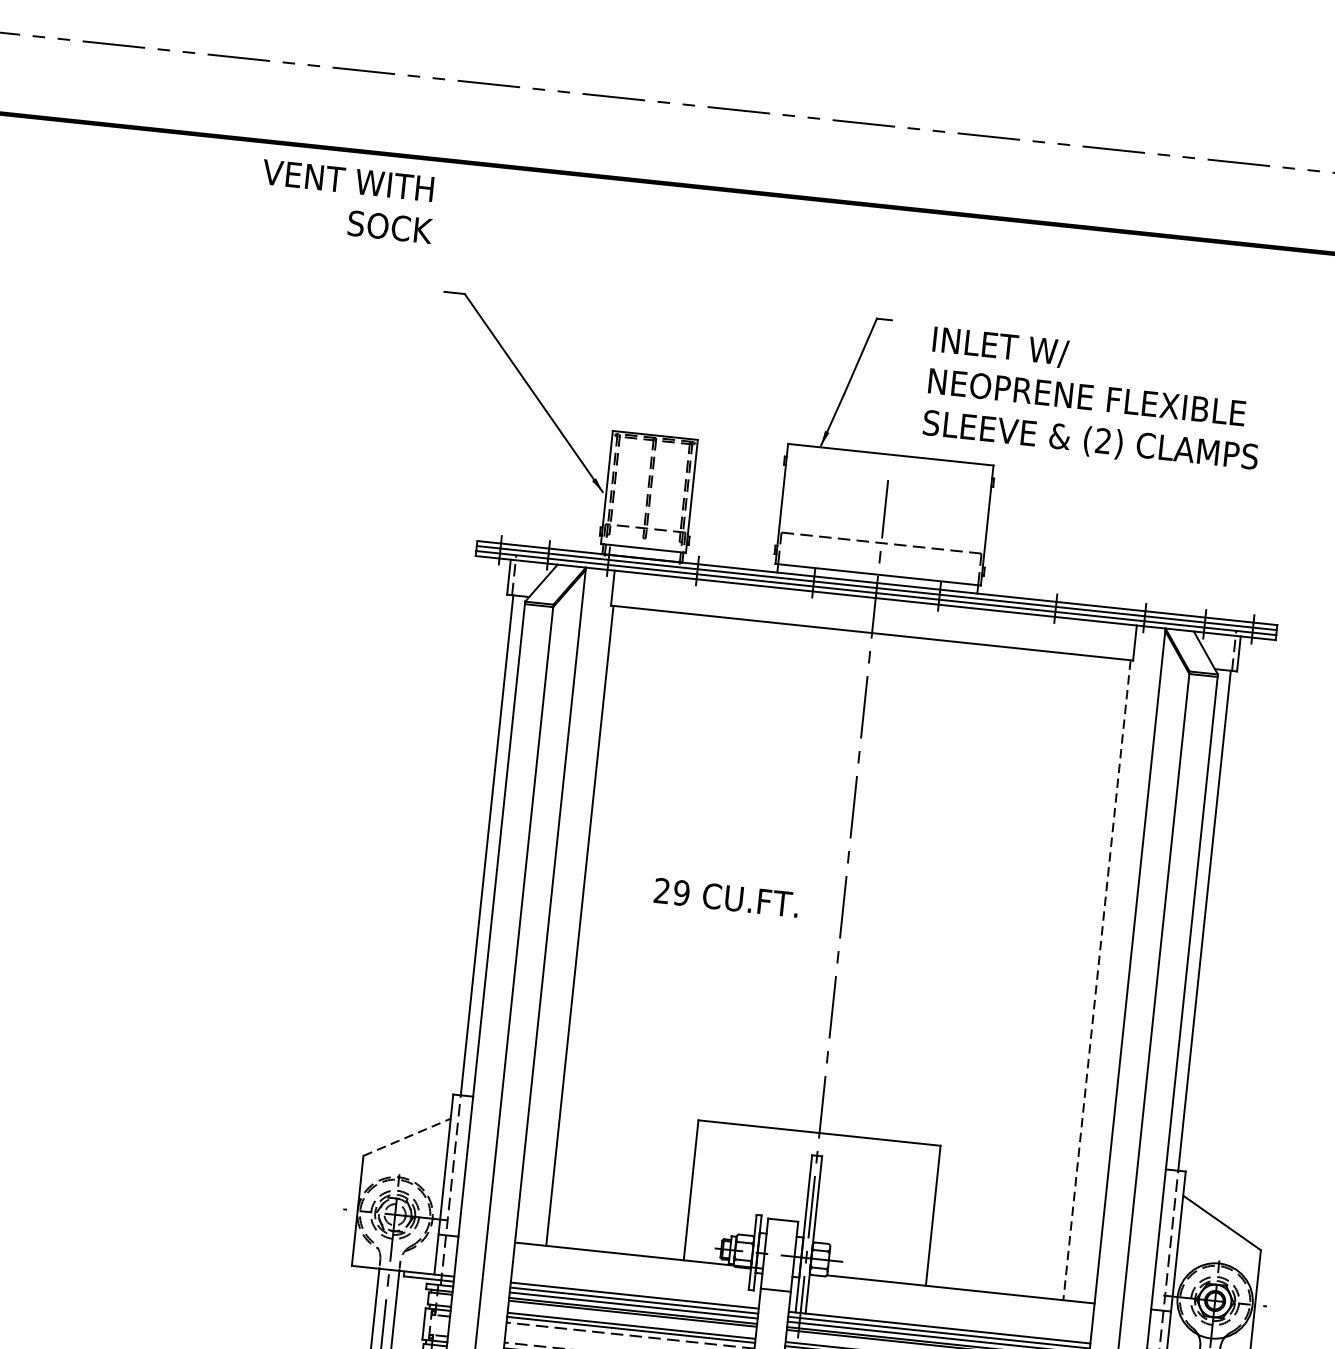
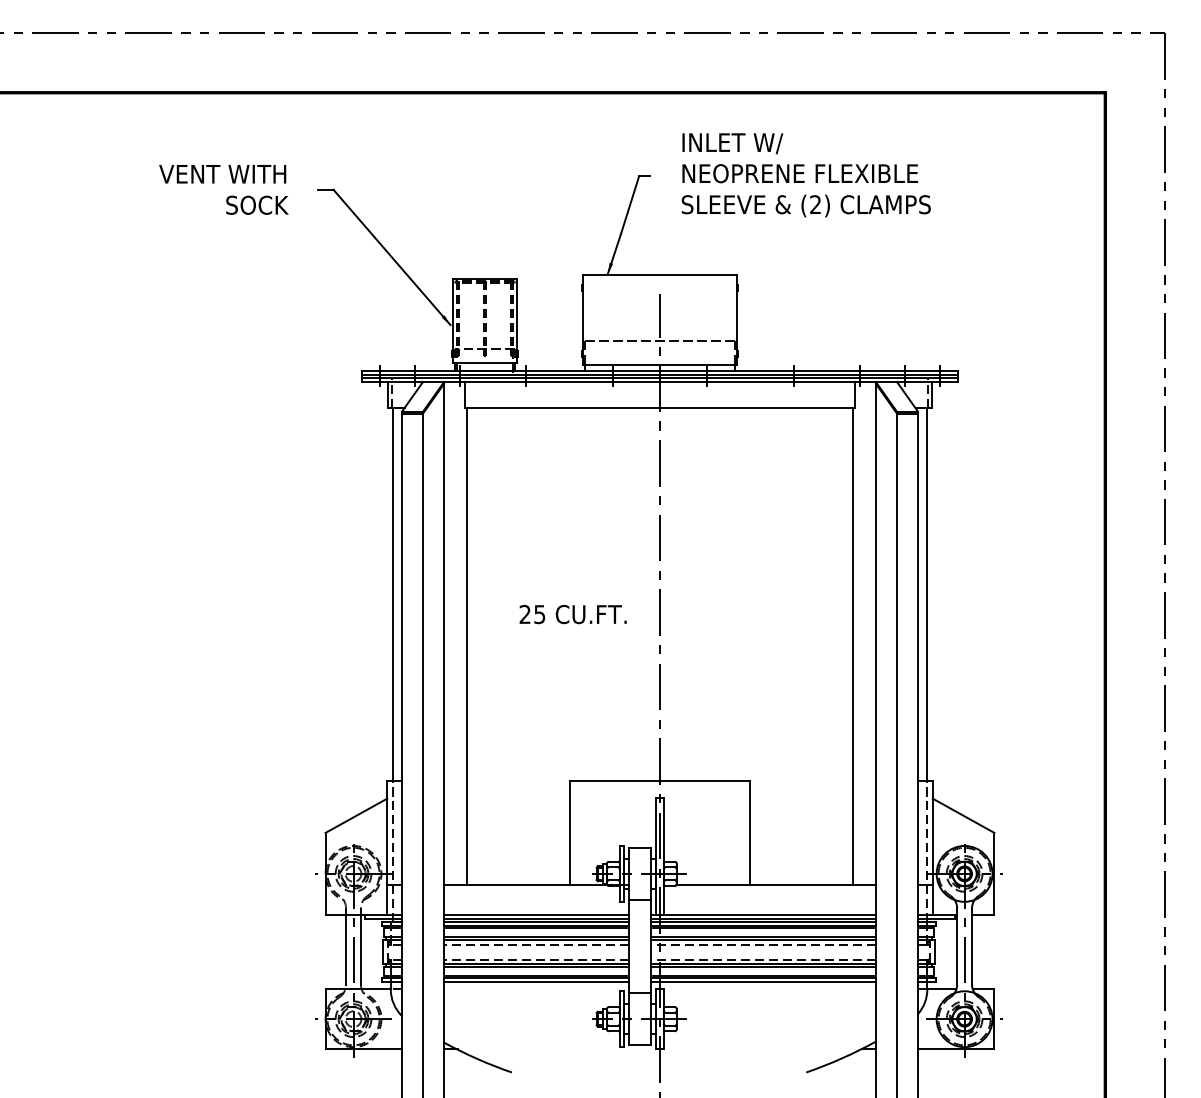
text: (347, 201) -> (223, 189), moved
text: (1093, 400) -> (805, 175), moved
text: (681, 892) -> (539, 614), 29 -> 25
line: (1096, 981) -> (852, 647), dashed -> solid
line: (407, 1136) -> (356, 815), dashed -> solid

